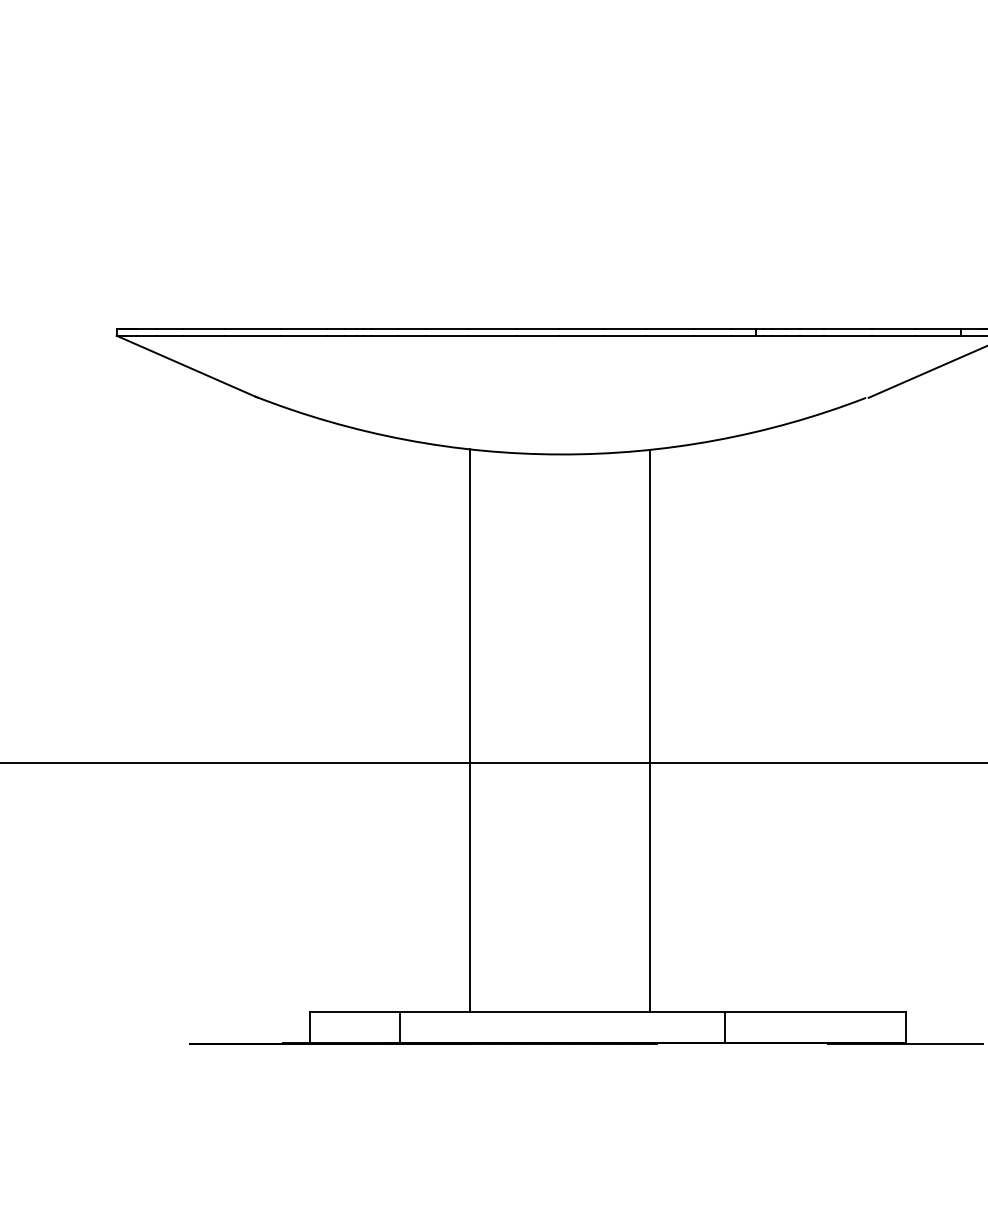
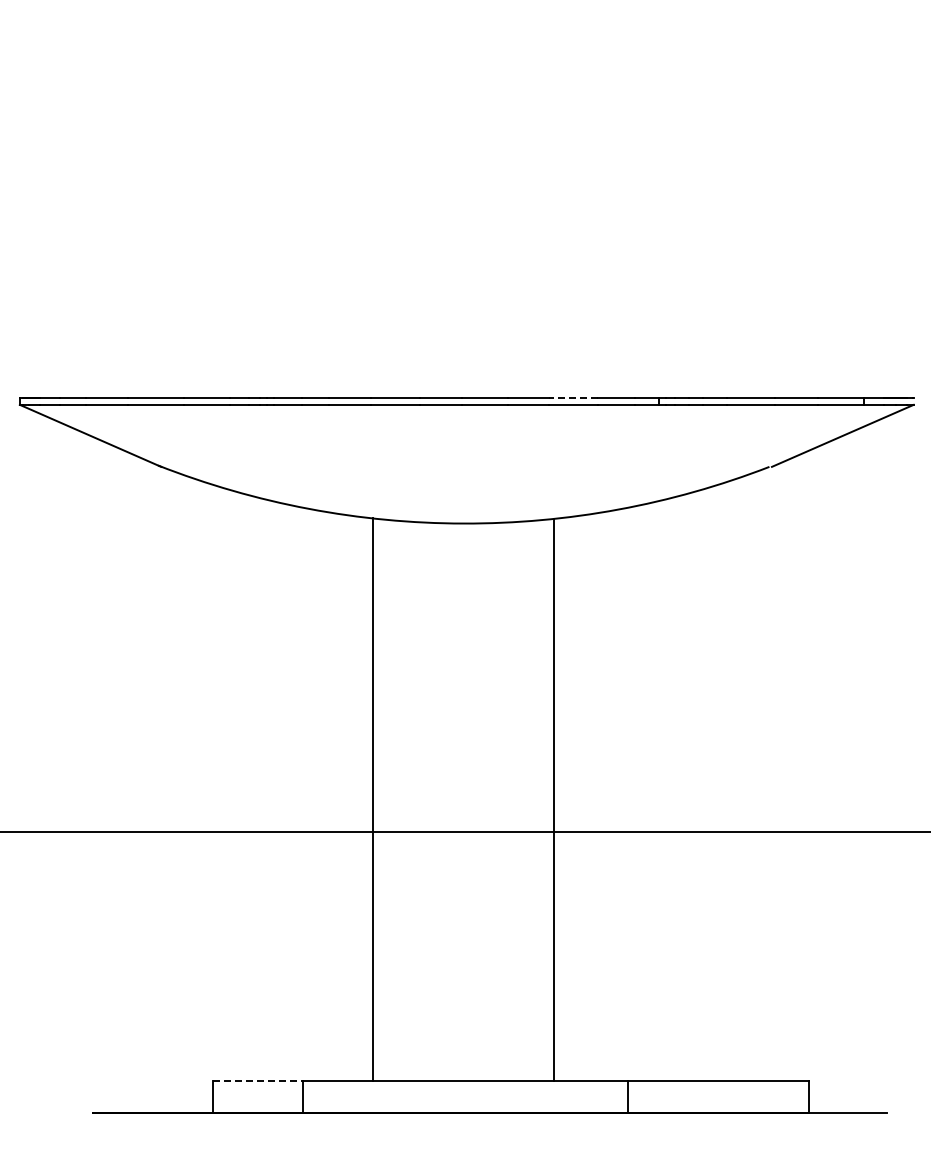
line: (669, 328) -> (572, 397), solid -> dashed
line: (355, 1012) -> (258, 1081), solid -> dashed

